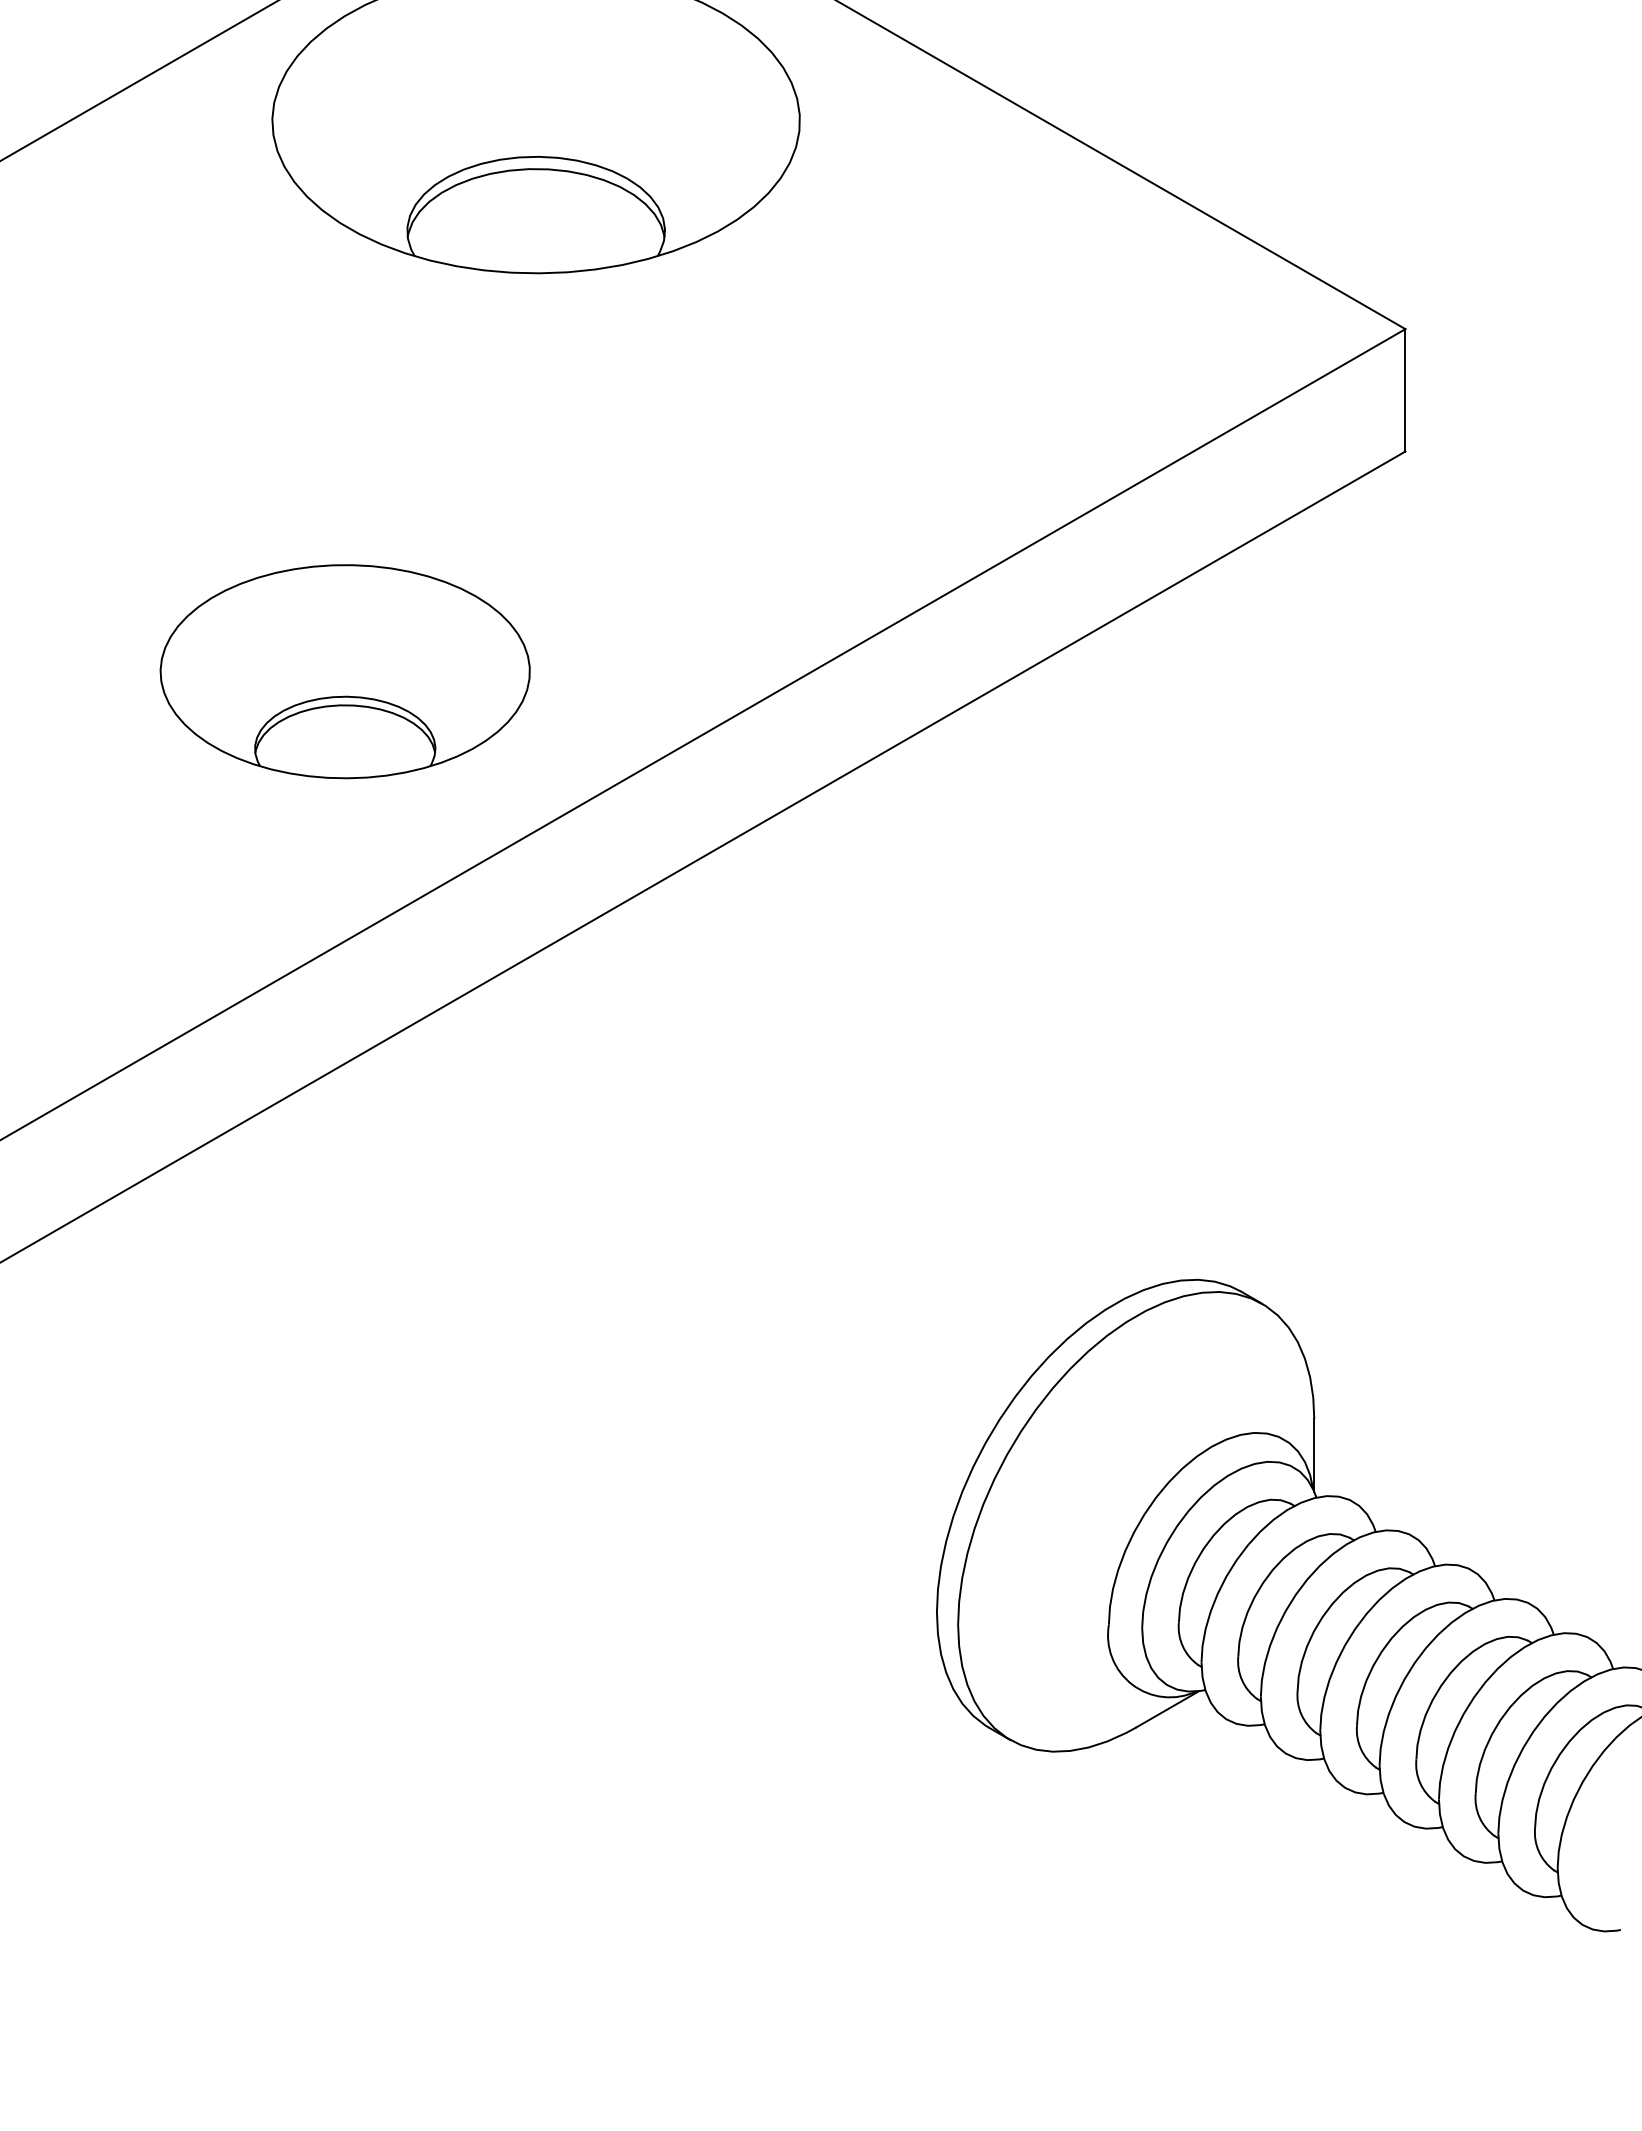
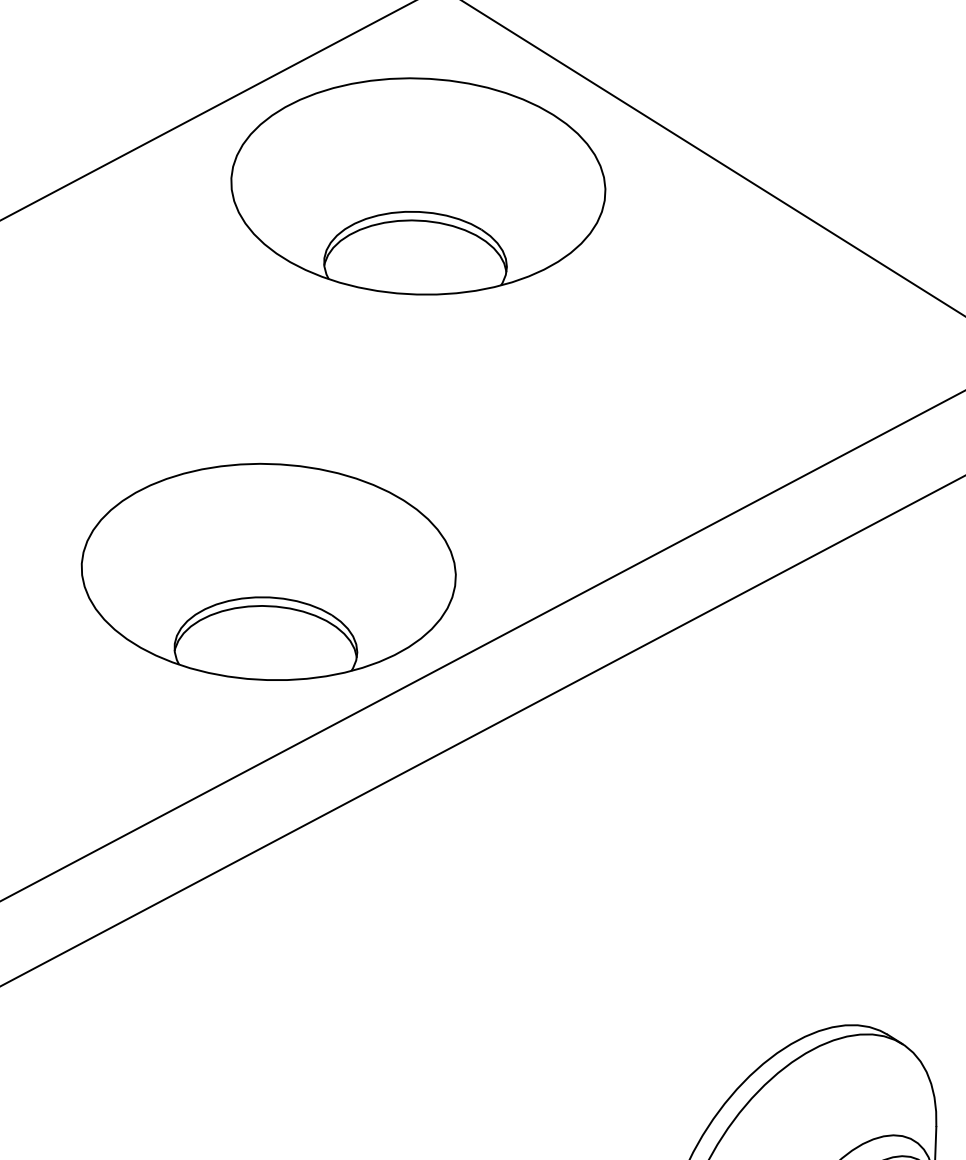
part: (344, 671) -> (268, 571), size x1.43

